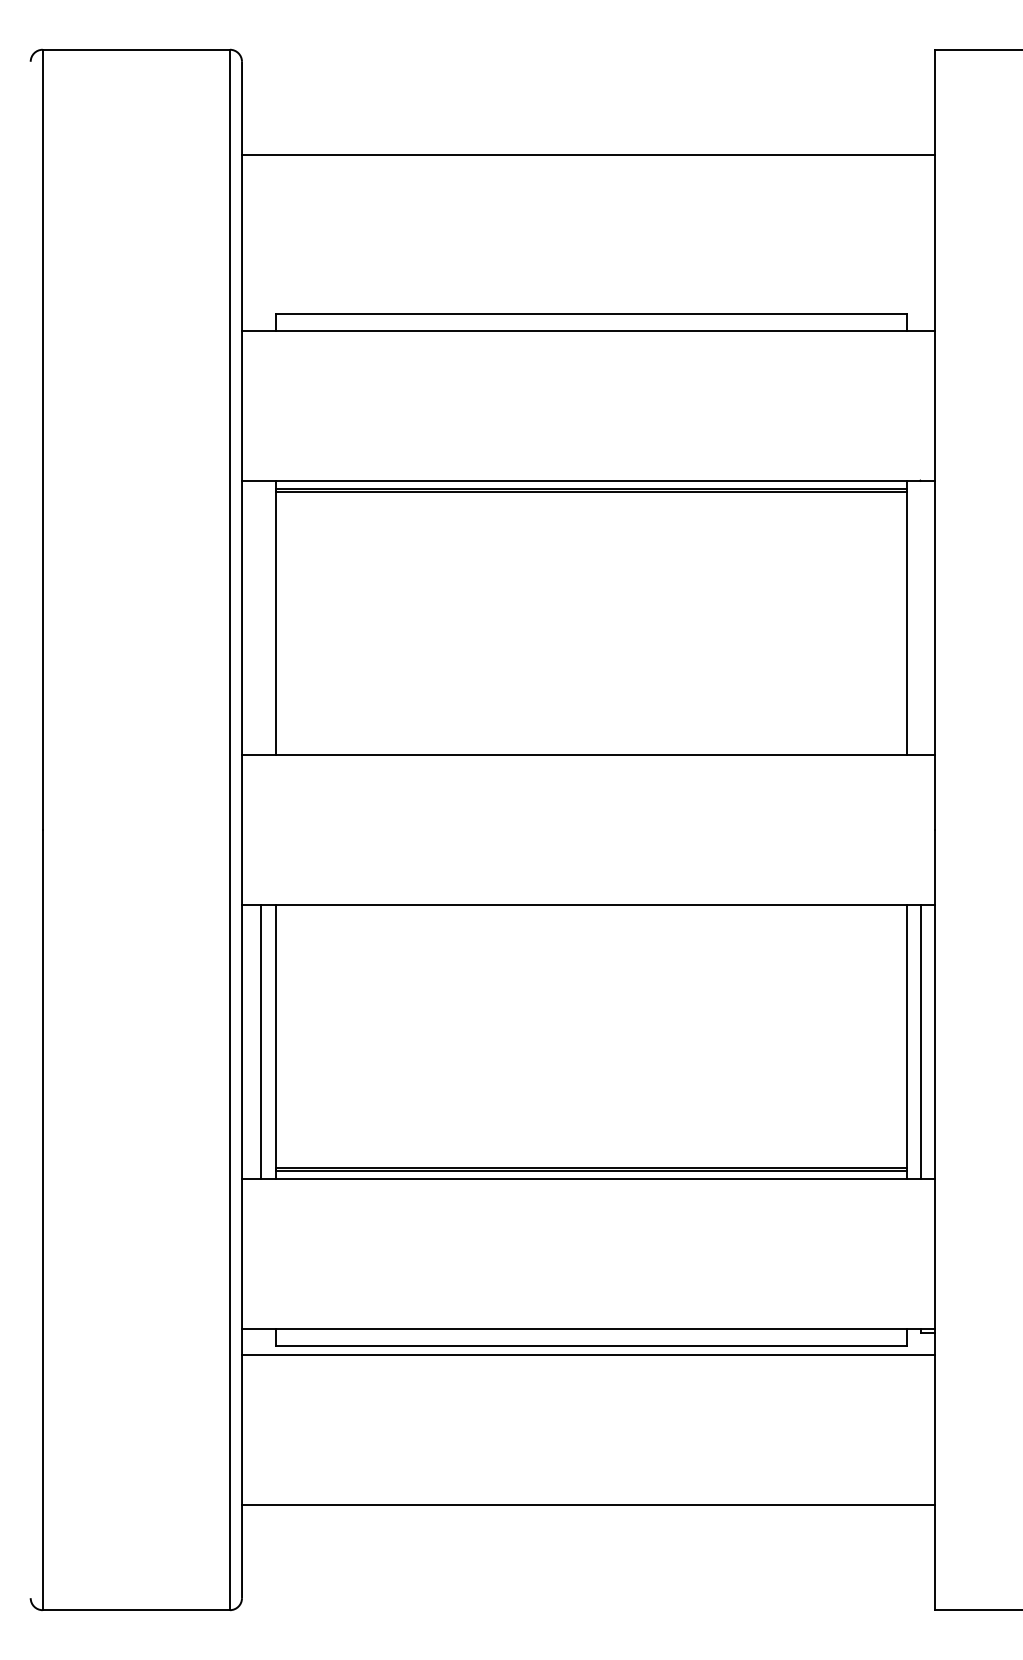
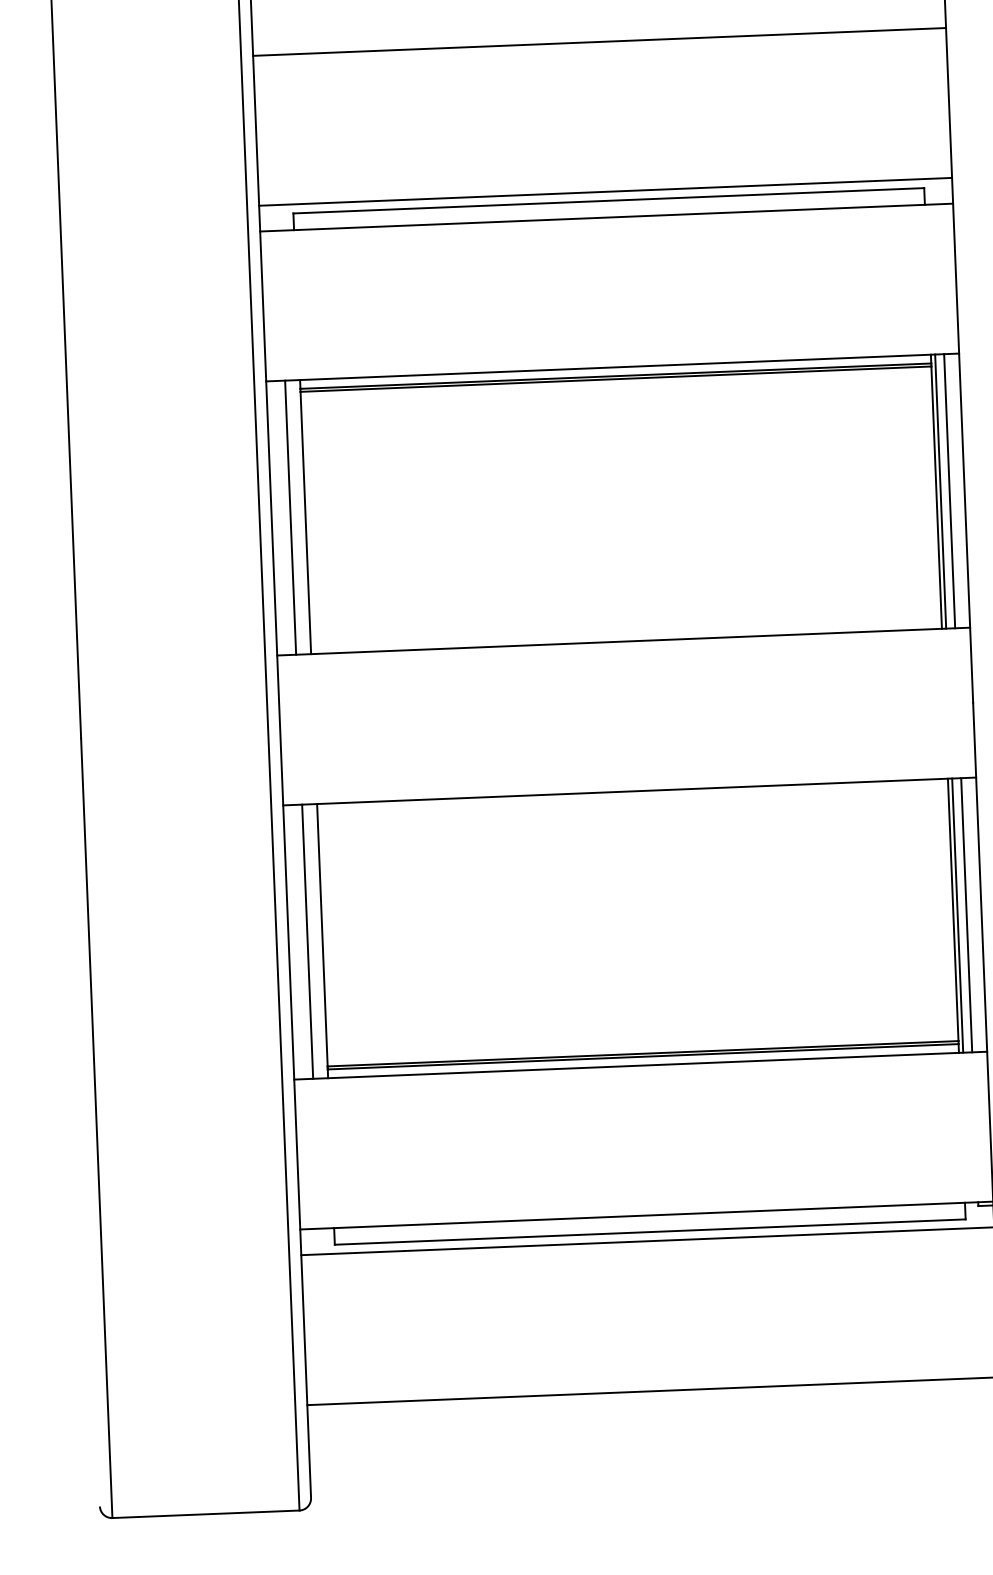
line: (588, 304) -> (605, 191), added
line: (260, 617) -> (290, 517), added
line: (911, 617) -> (940, 491), added
line: (920, 617) -> (949, 490), added
line: (911, 1041) -> (957, 914), added

